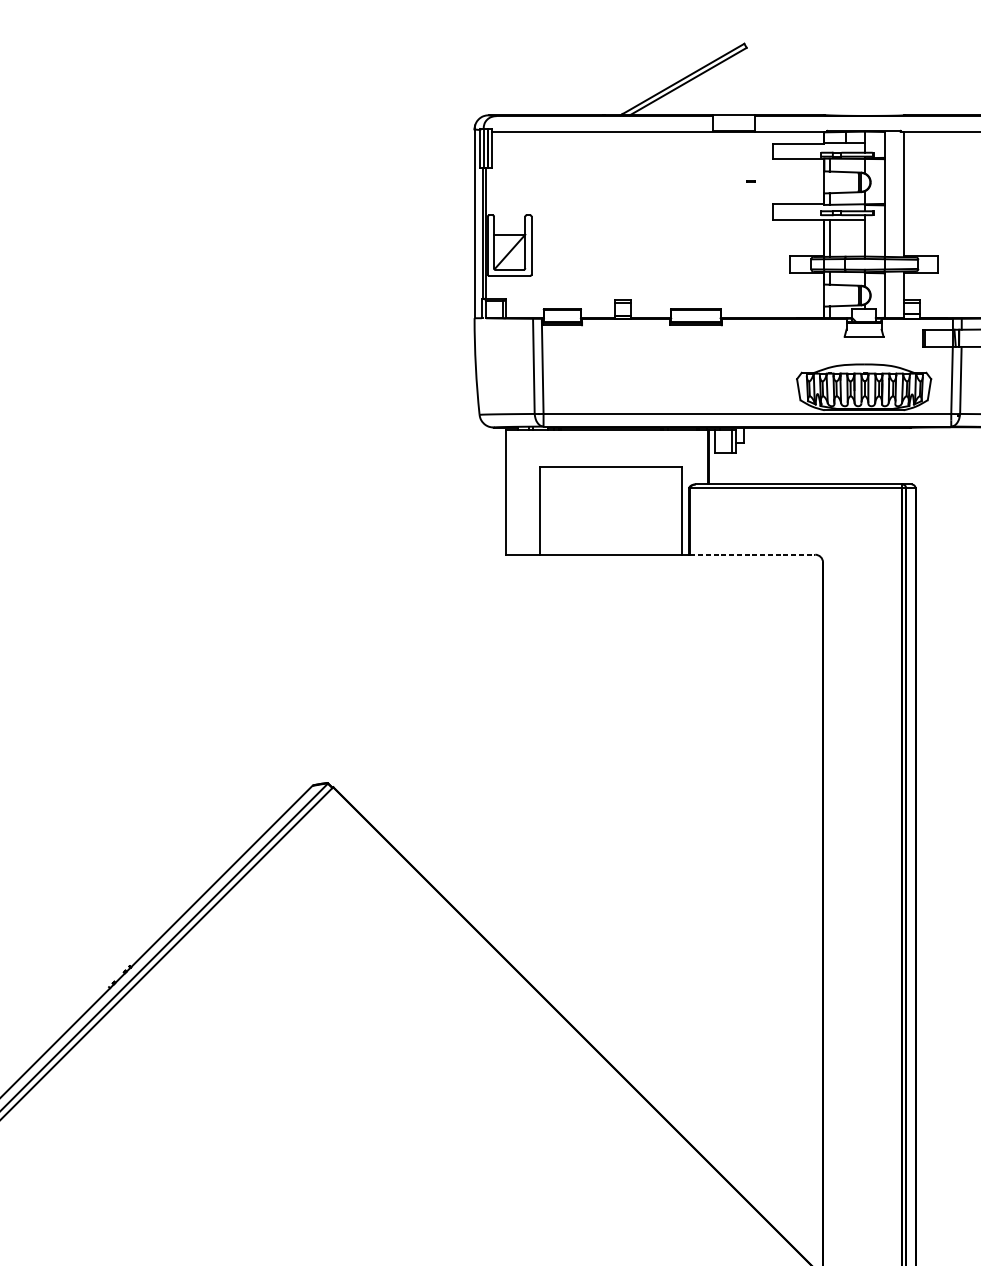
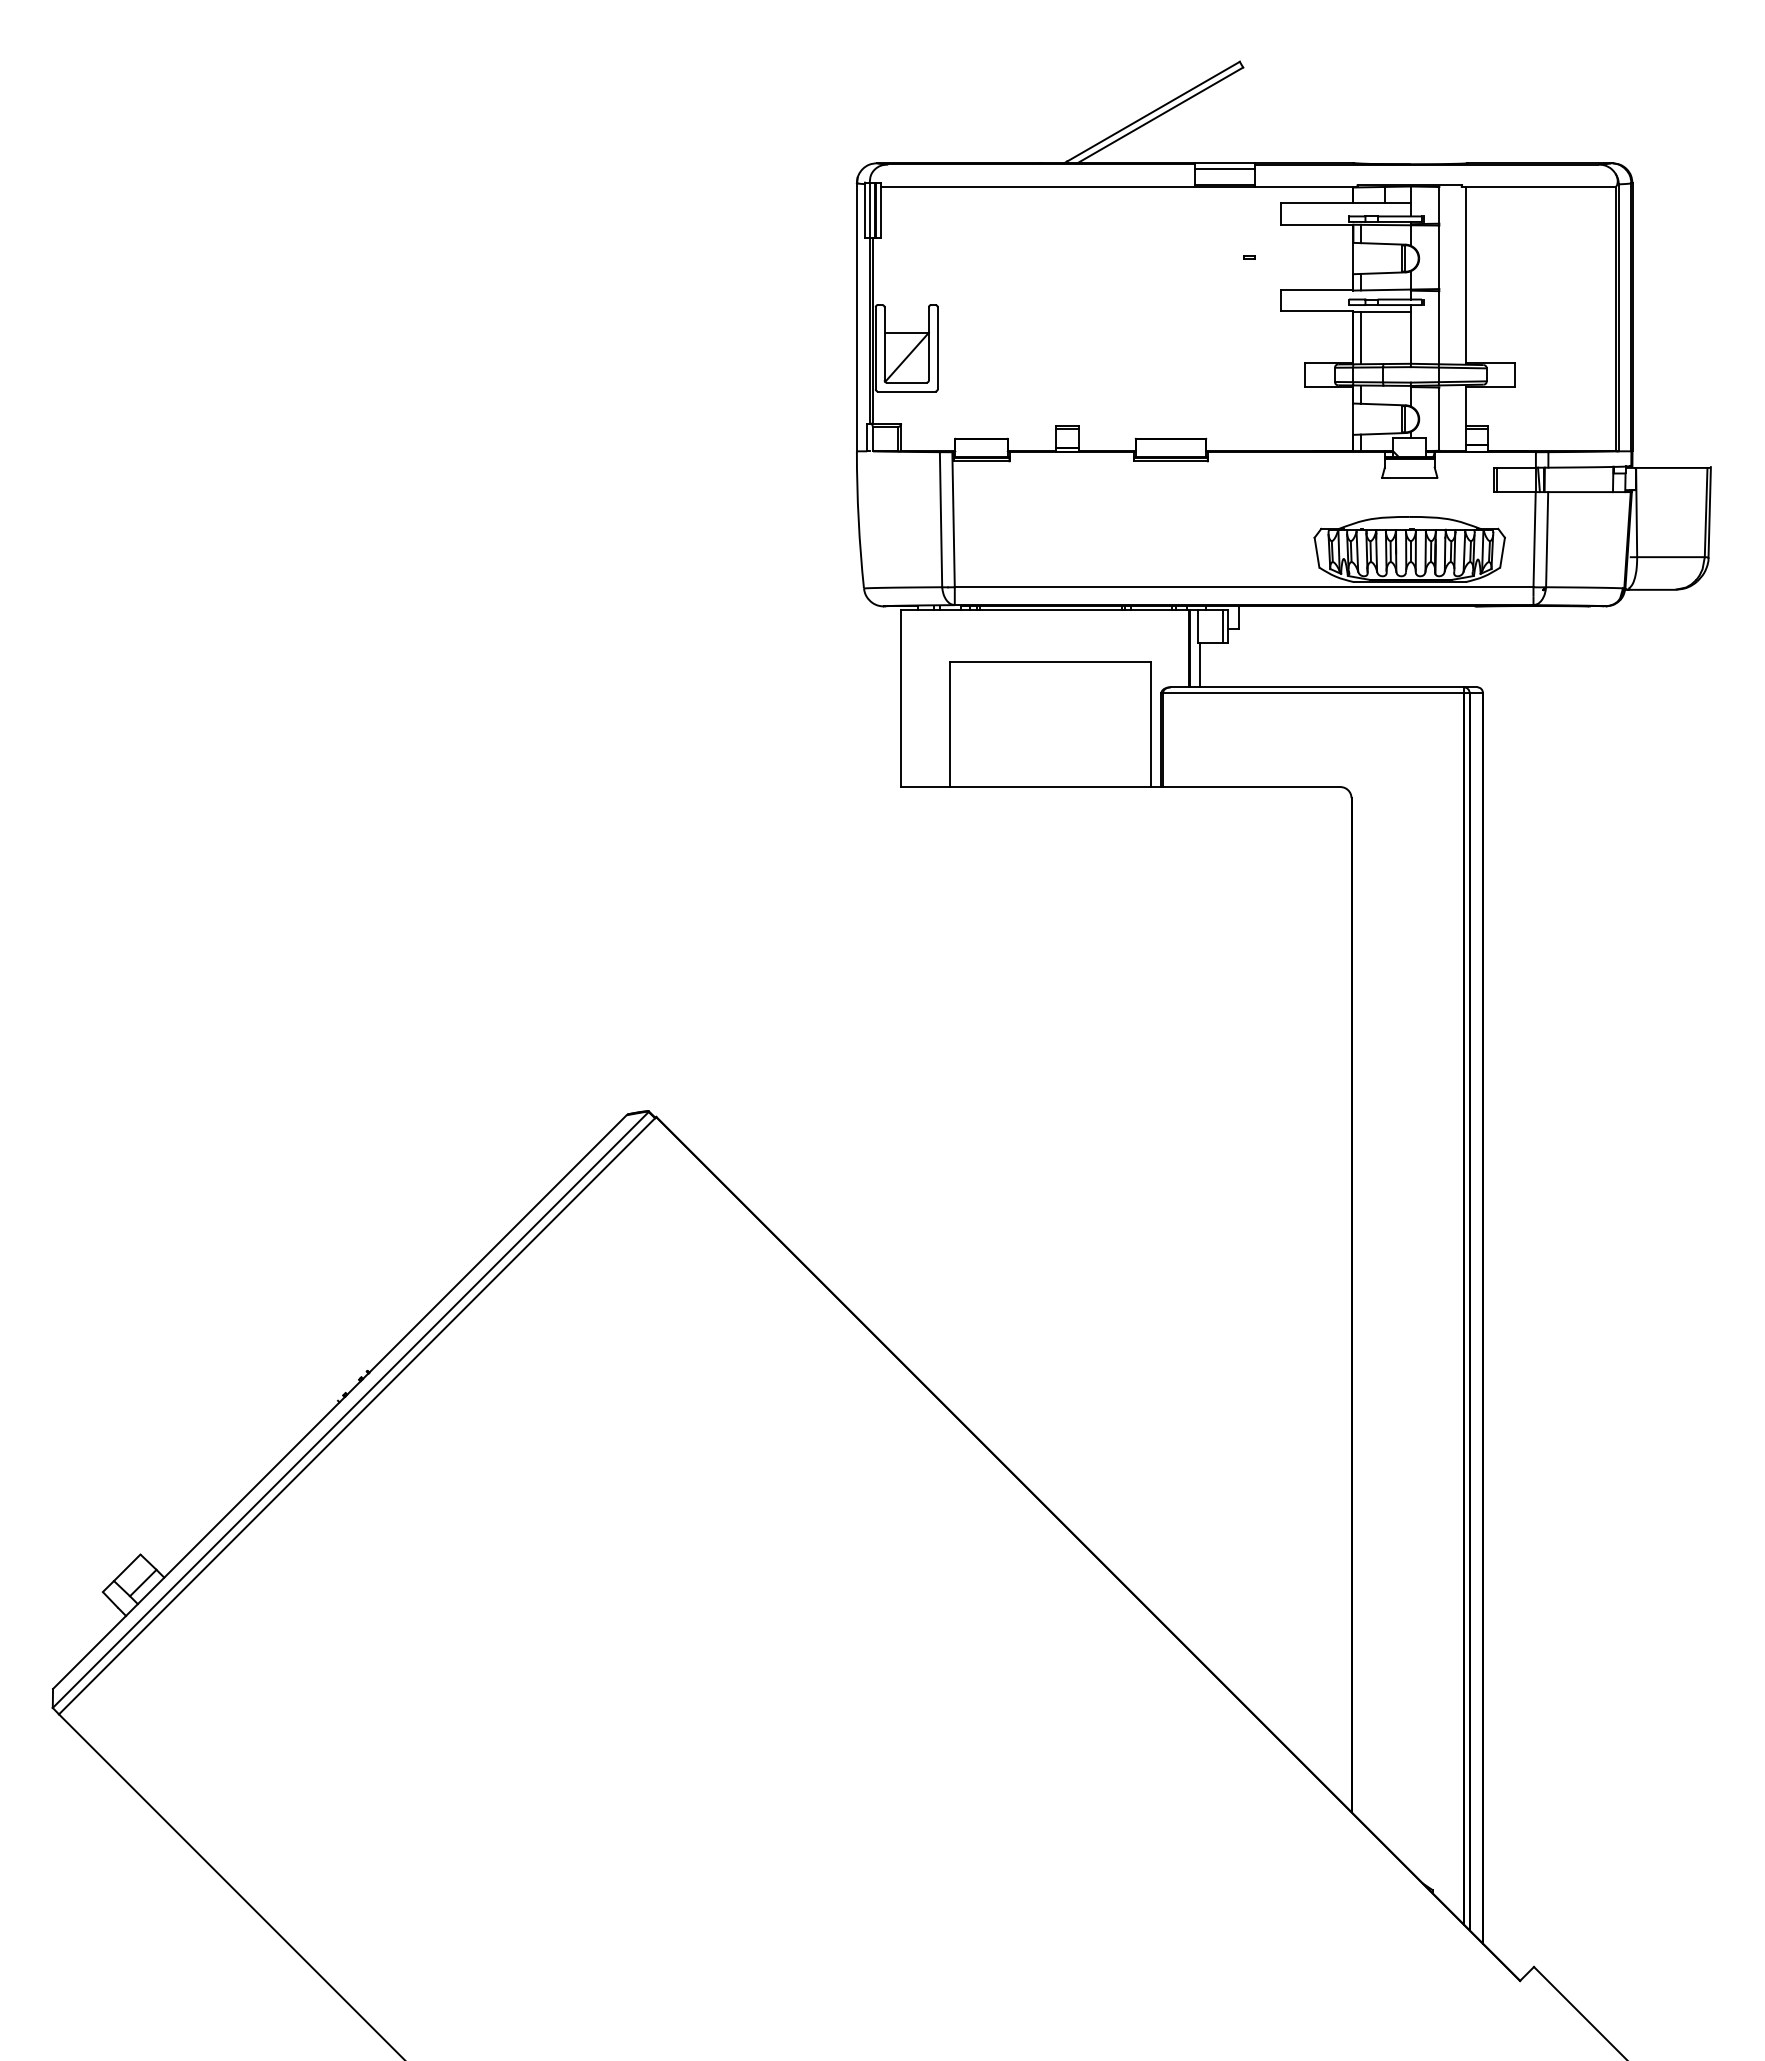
line: (733, 118) -> (1224, 168), added
line: (716, 469) -> (1200, 665), added
line: (752, 555) -> (1251, 787), dashed -> solid

